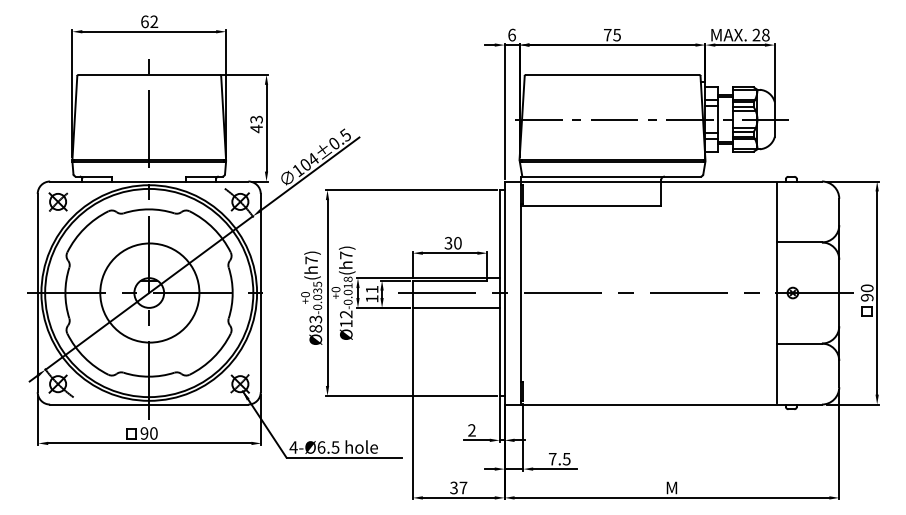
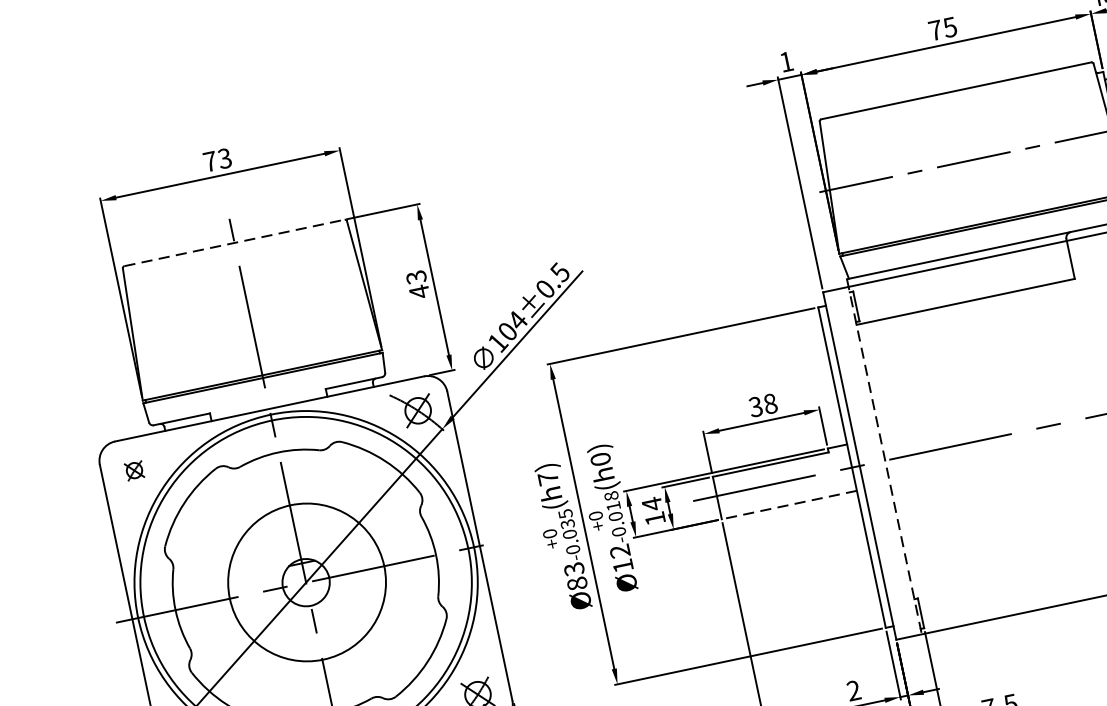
text: (149, 21) -> (217, 159), 62 -> 73
text: (511, 34) -> (785, 61), 6 -> 1
line: (149, 74) -> (234, 242), solid -> dashed
part: (58, 201) -> (134, 469), size x0.6
text: (457, 243) -> (770, 404), 30 -> 38
text: (346, 255) -> (601, 459), 7 -> 0
text: (372, 289) -> (652, 503), 11 -> 14
line: (521, 291) -> (885, 458), solid -> dashed
line: (455, 307) -> (787, 504), solid -> dashed

